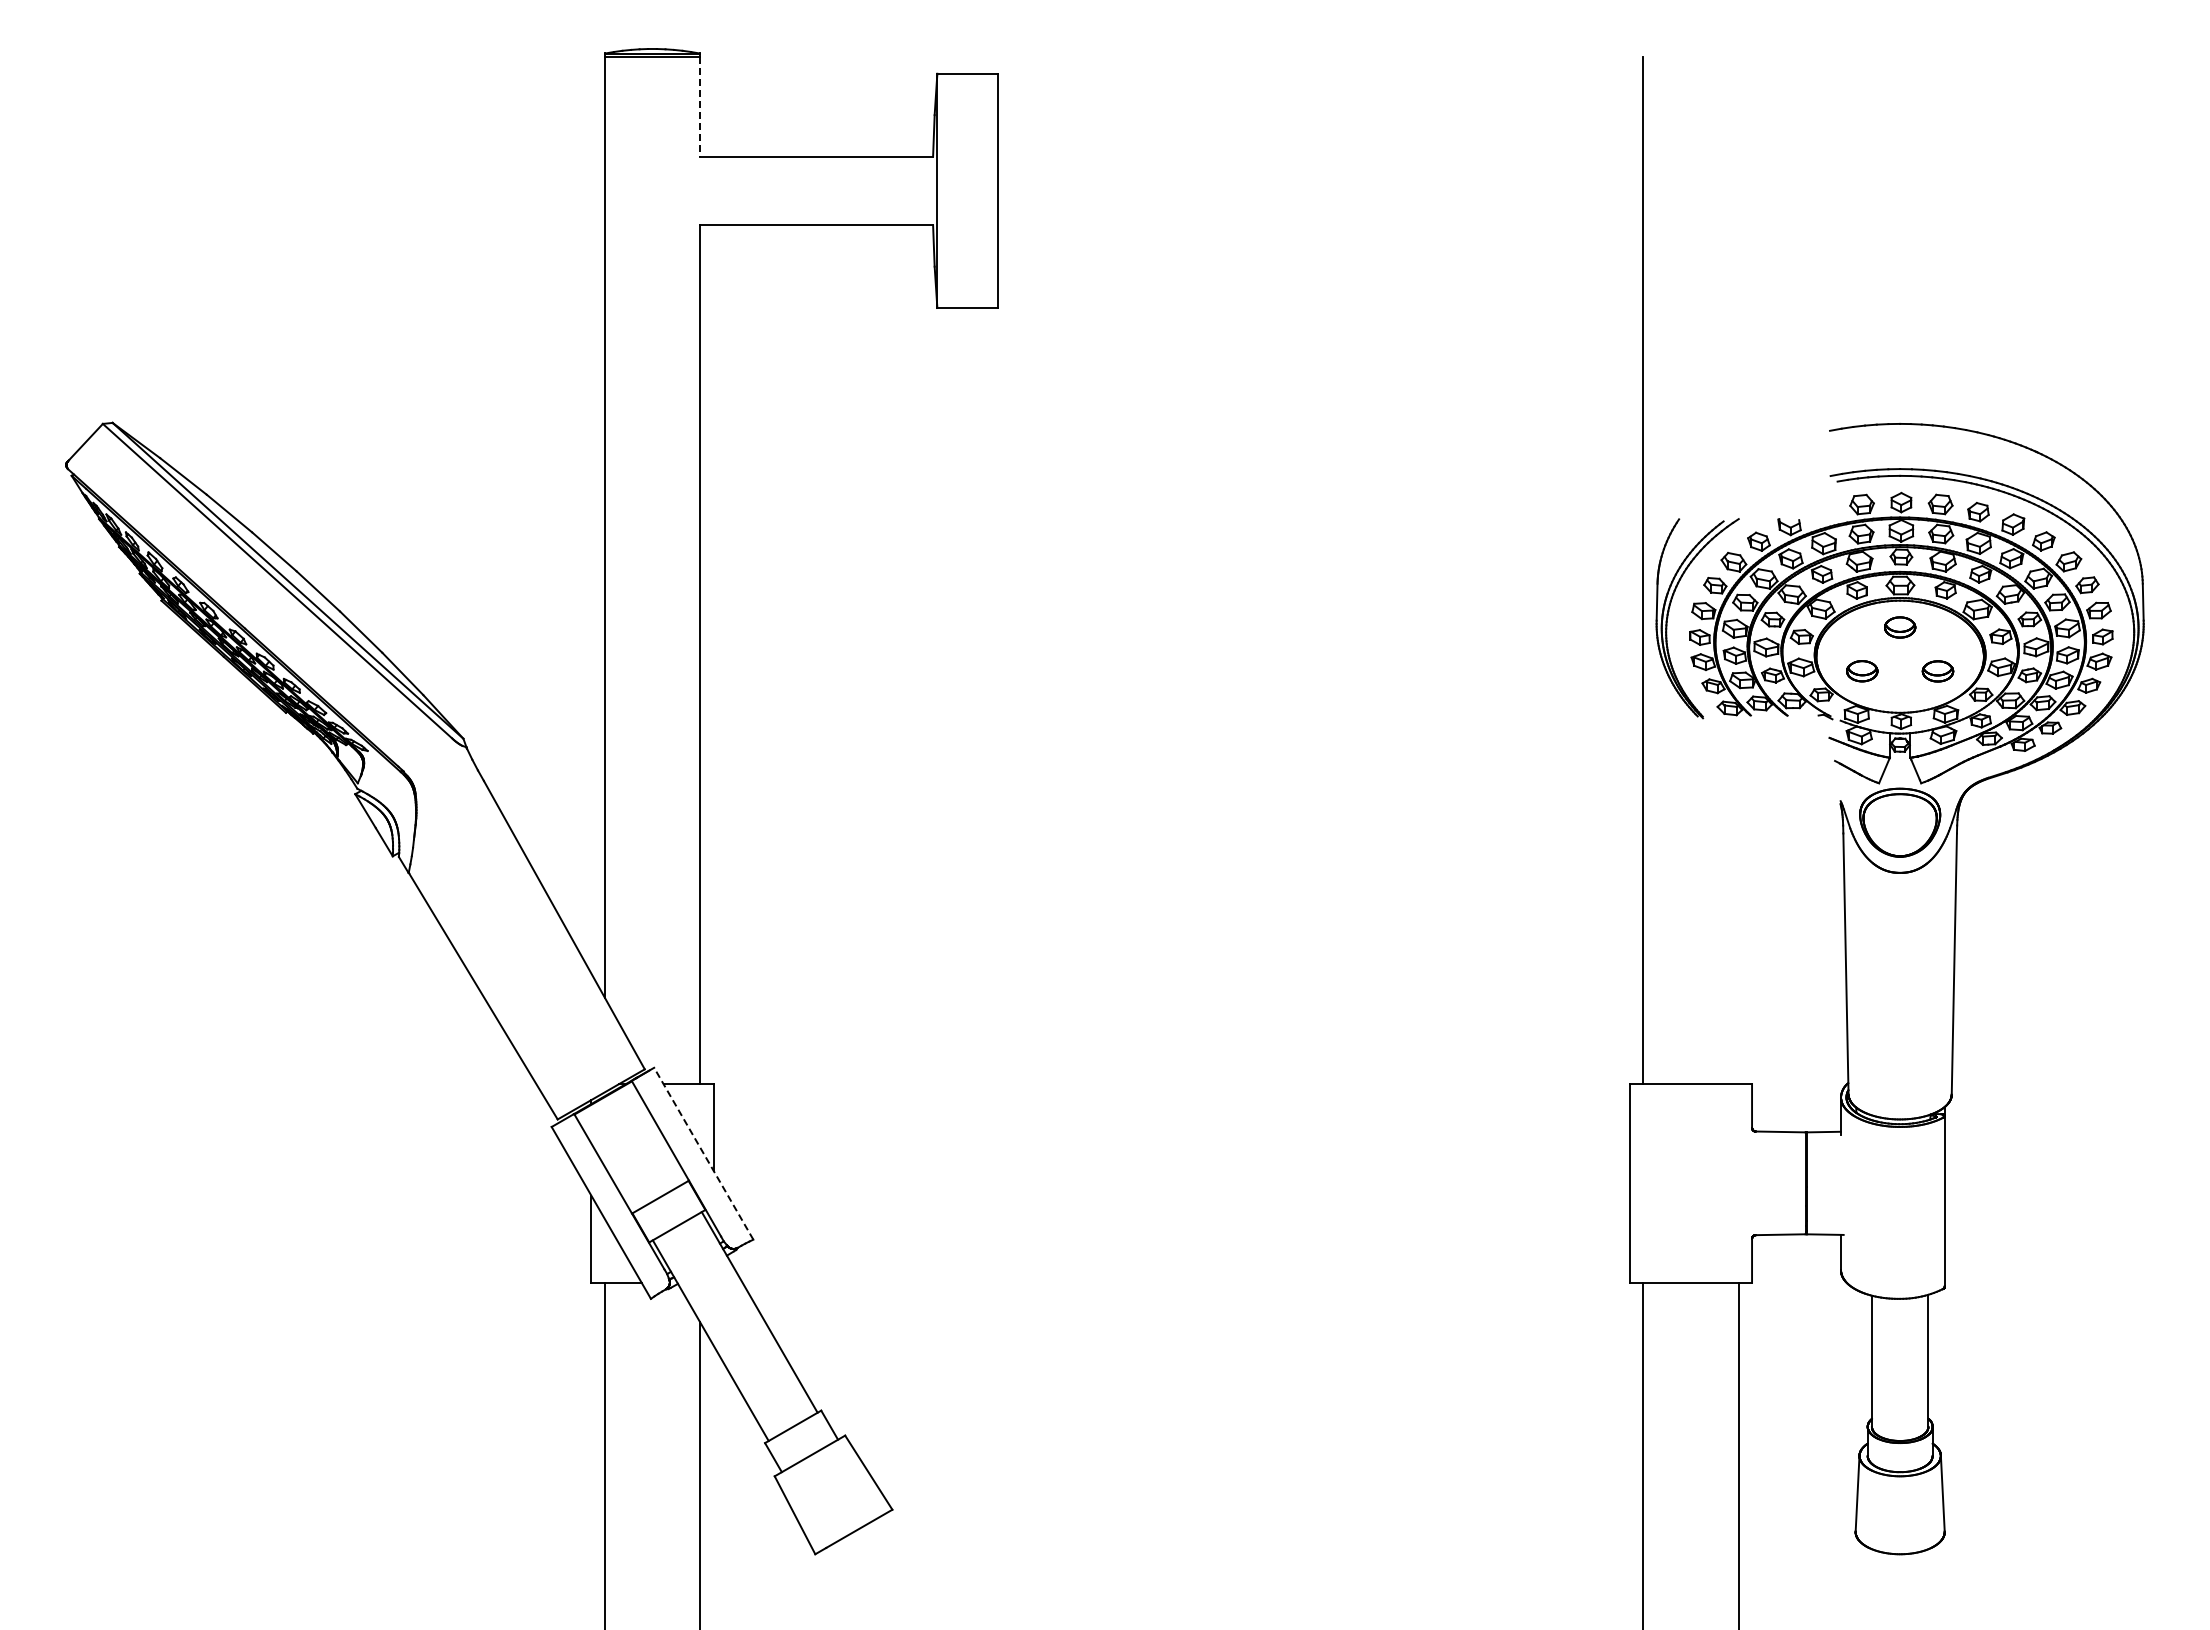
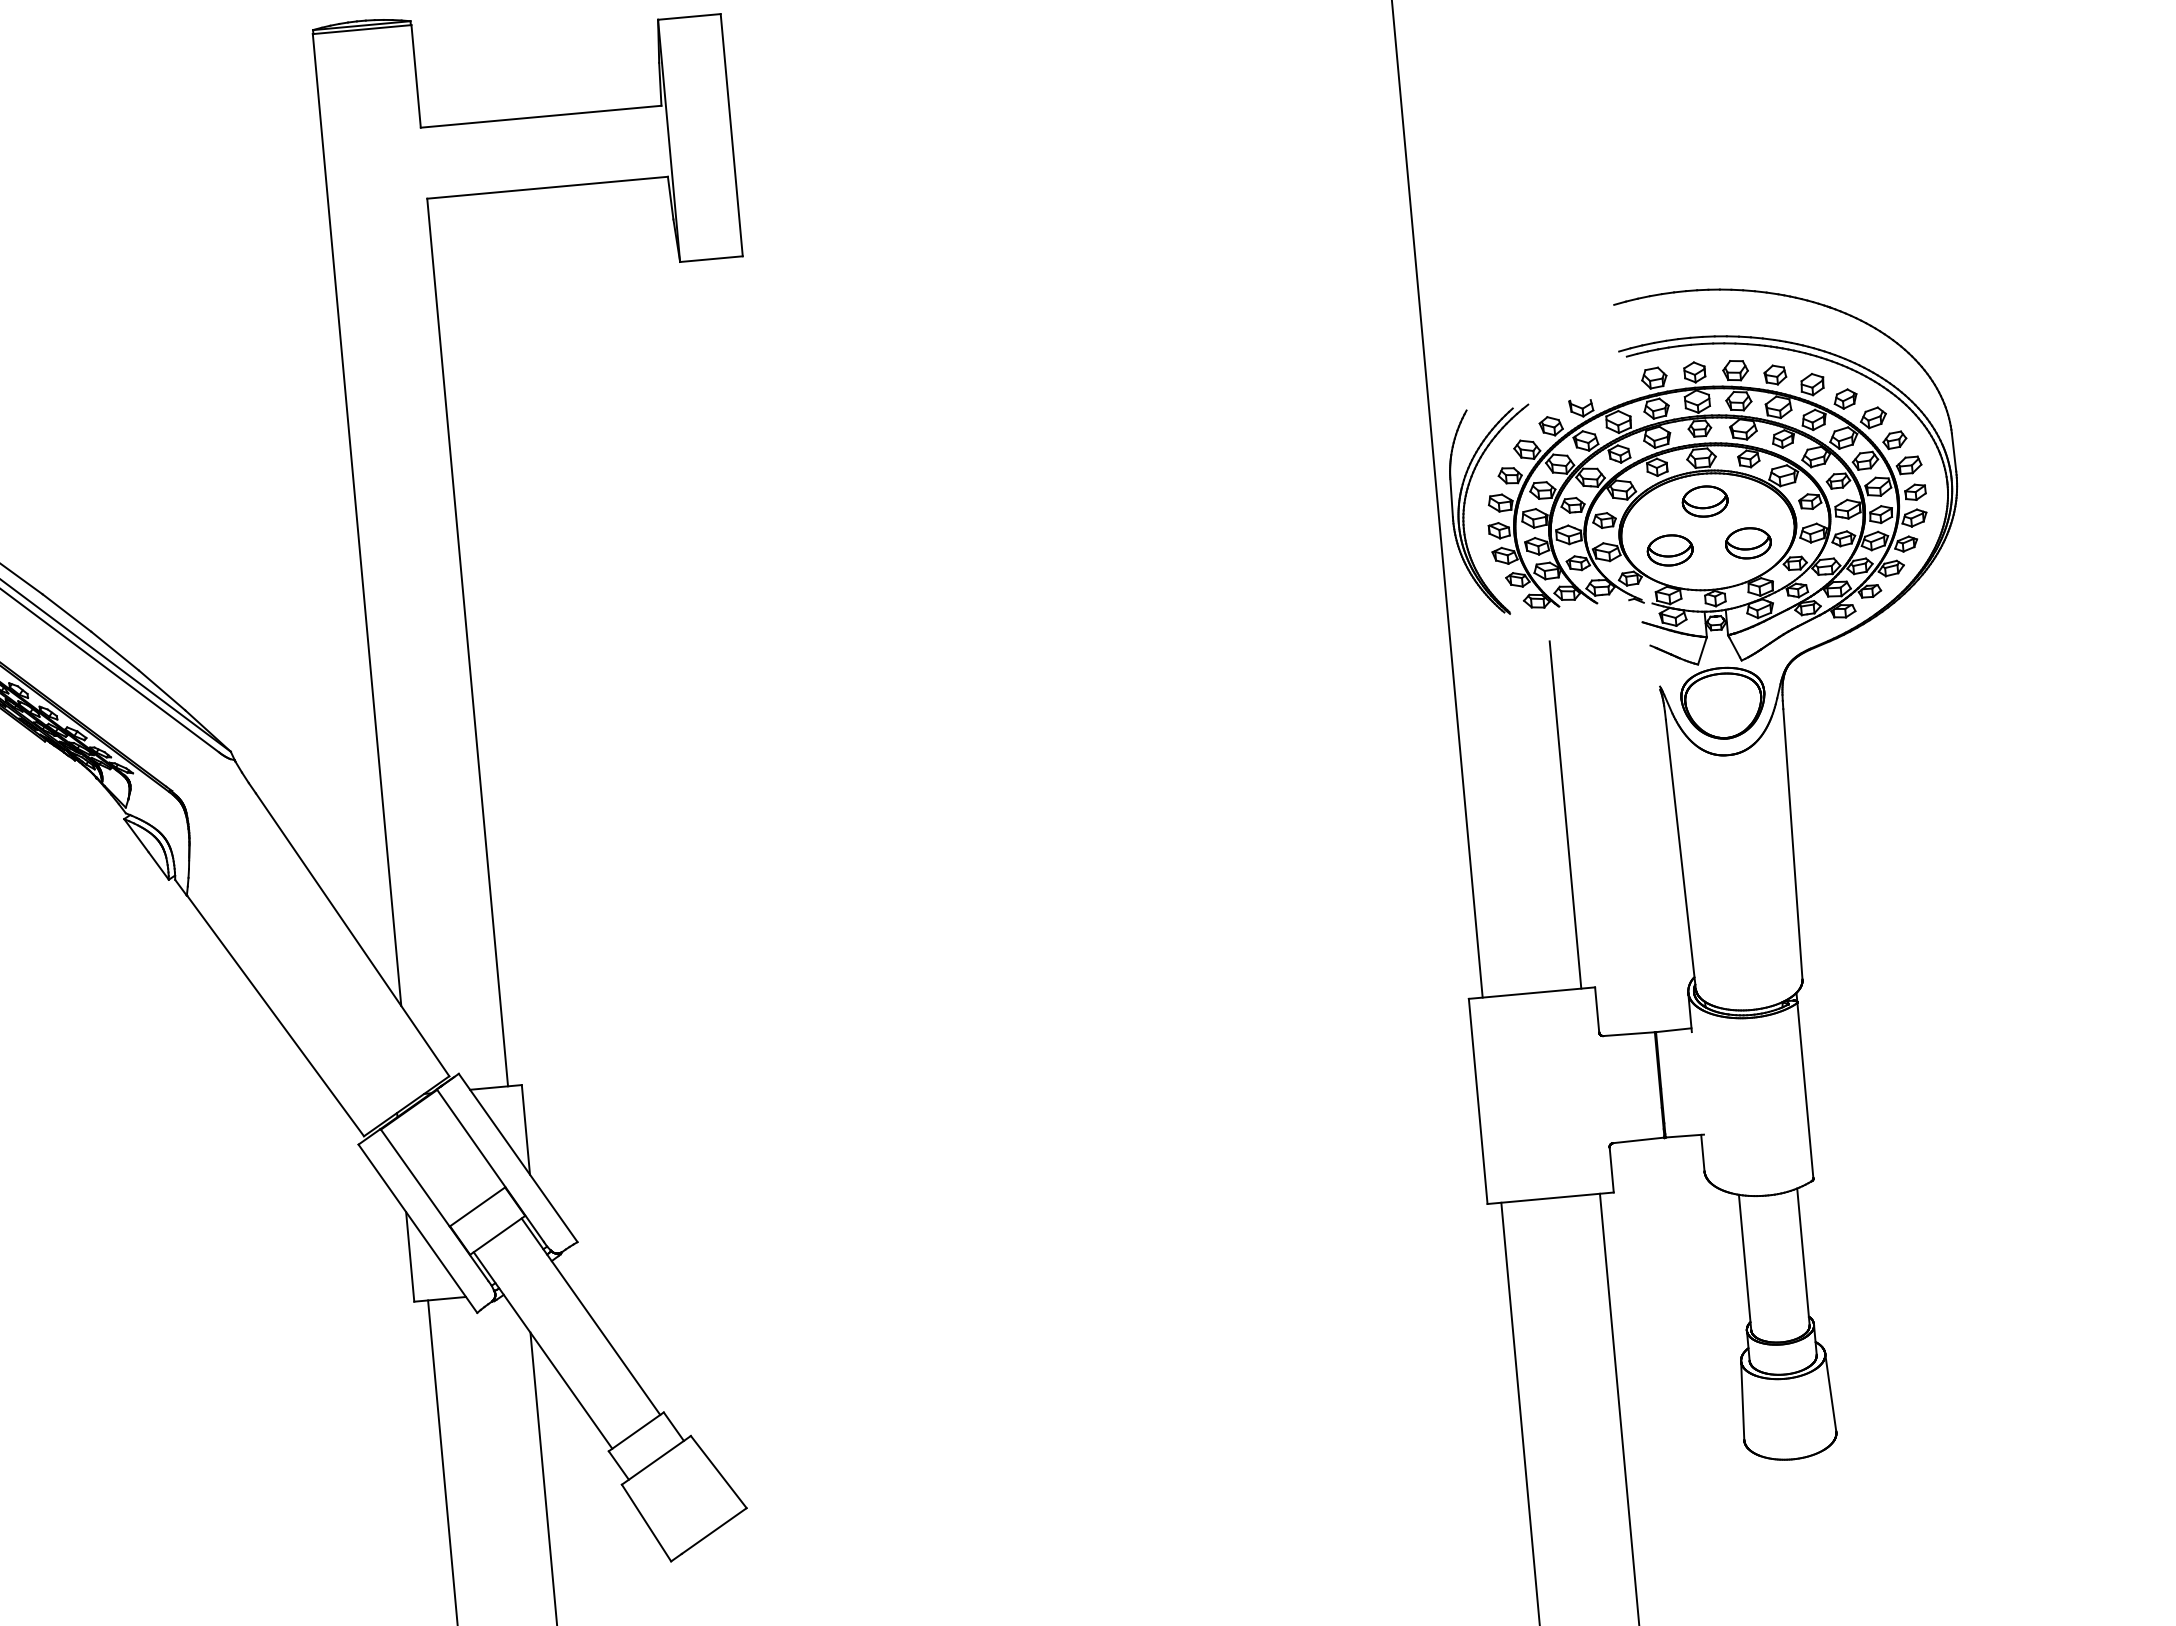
line: (700, 106) -> (416, 75), dashed -> solid
part: (1899, 627) -> (1704, 501), size x1.43
part: (1861, 670) -> (1669, 549), size x1.43
part: (1937, 671) -> (1747, 543), size x1.43
line: (1738, 916) -> (1565, 815), added
line: (703, 1153) -> (517, 1157), dashed -> solid

